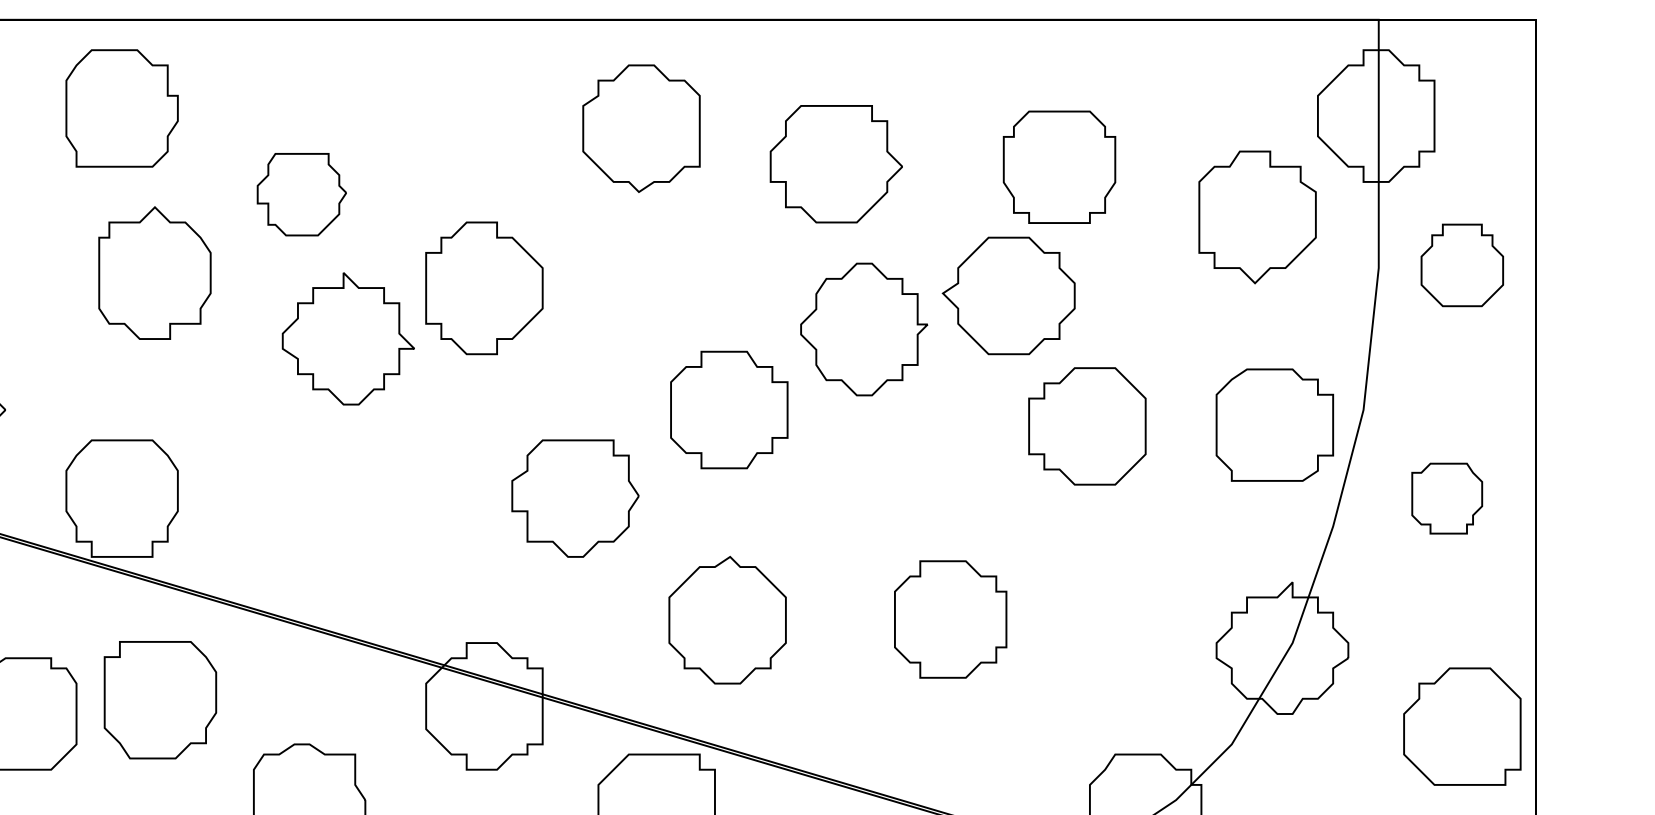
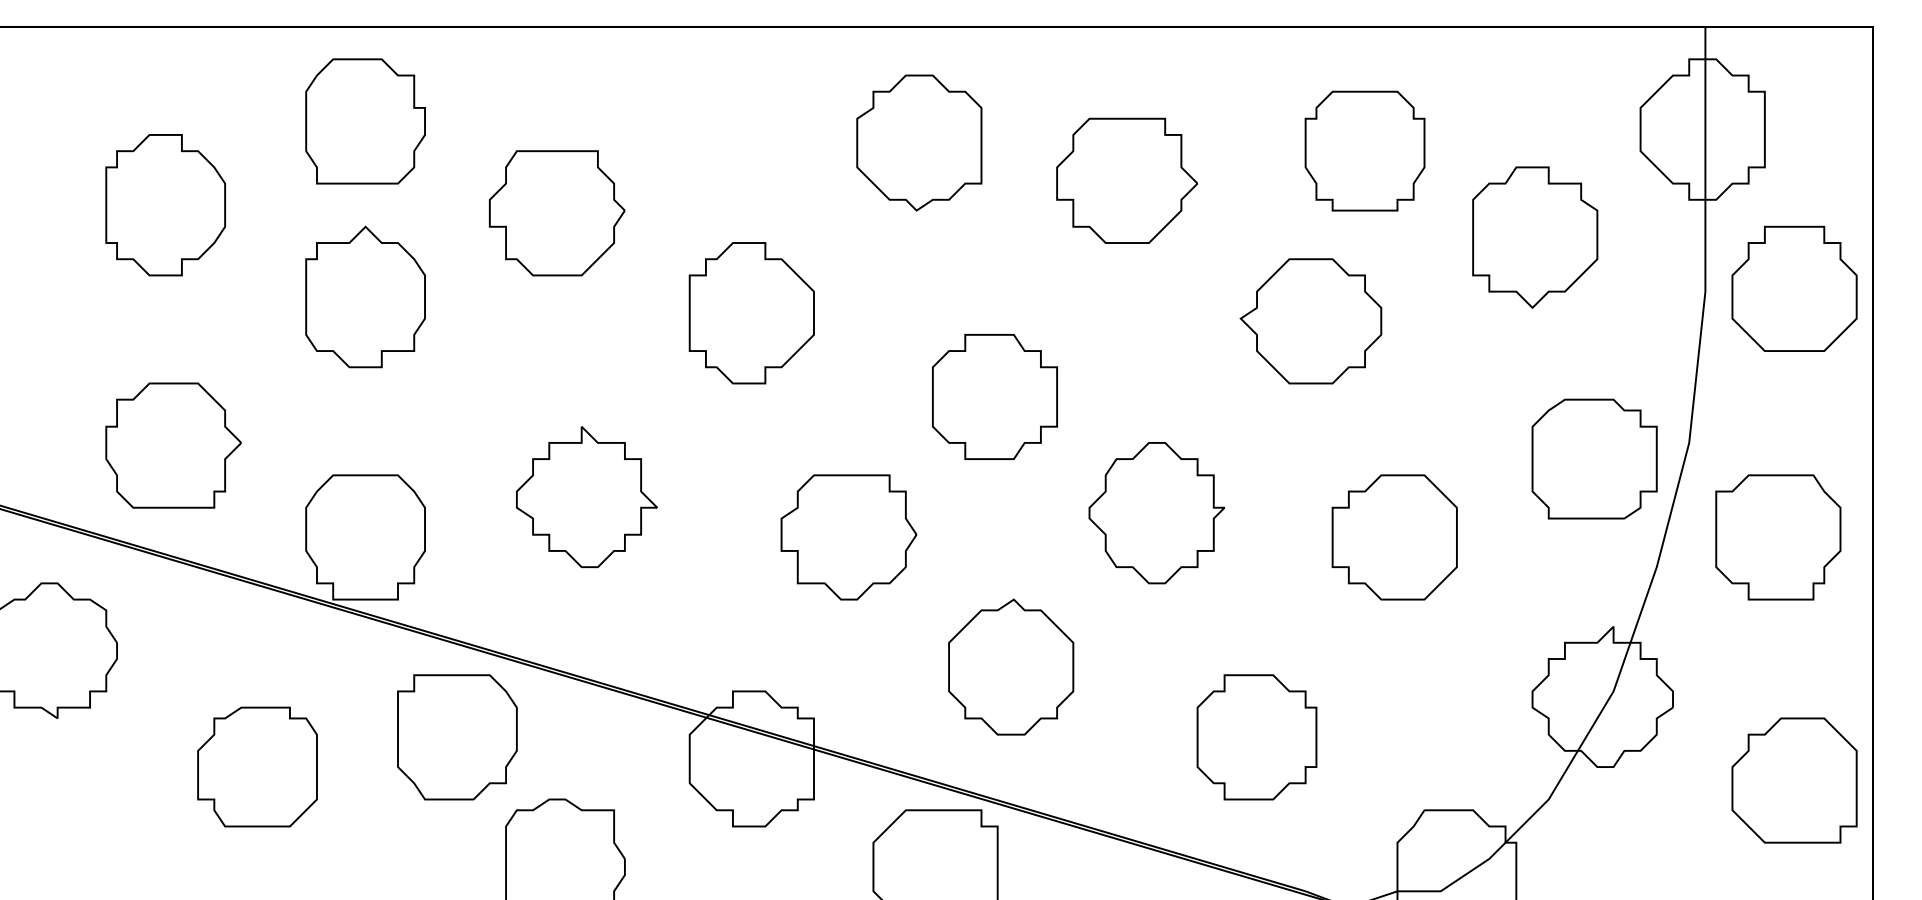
part: (1059, 166) -> (1364, 150), moved
part: (302, 194) -> (557, 213), size x1.43
part: (1257, 217) -> (1535, 237), moved
part: (1462, 265) -> (1794, 288), size x1.43
part: (154, 272) -> (365, 296), moved
part: (863, 329) -> (1156, 513), moved
part: (348, 339) -> (586, 497), moved
part: (728, 409) -> (994, 396), moved
part: (1087, 426) -> (1394, 537), moved
part: (1447, 498) -> (1778, 537), size x1.67
part: (950, 619) -> (1256, 737), moved
part: (160, 700) -> (457, 737), moved

